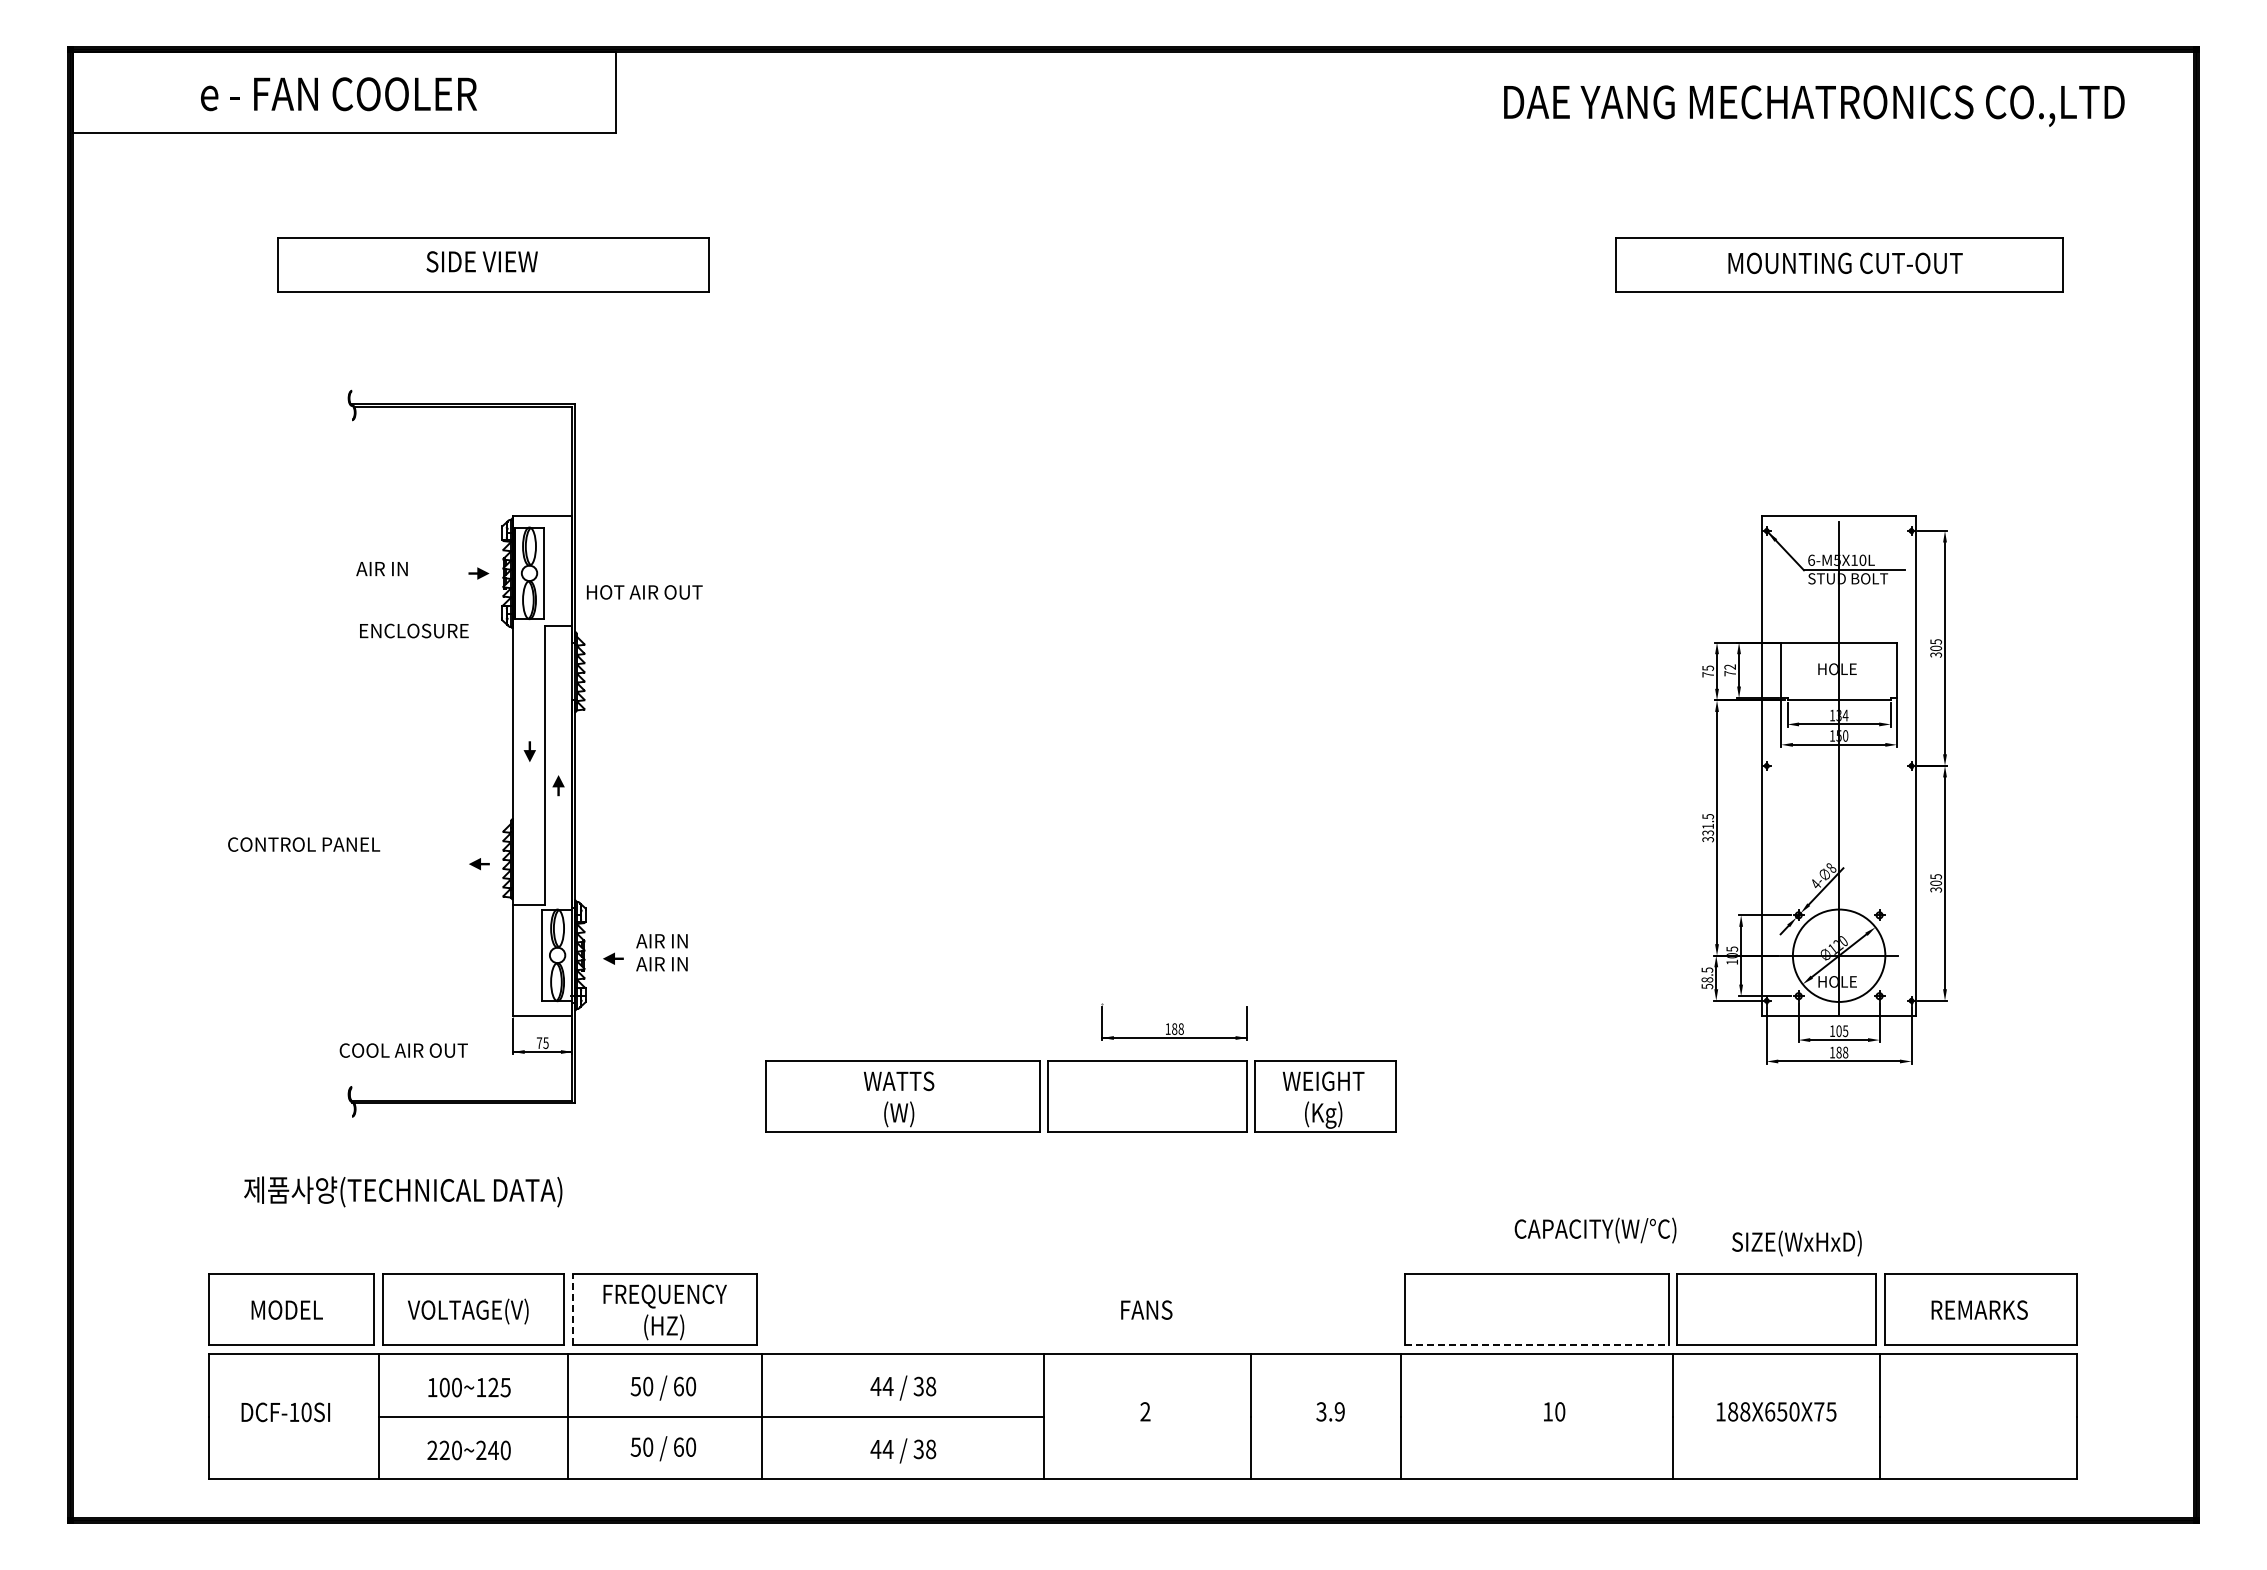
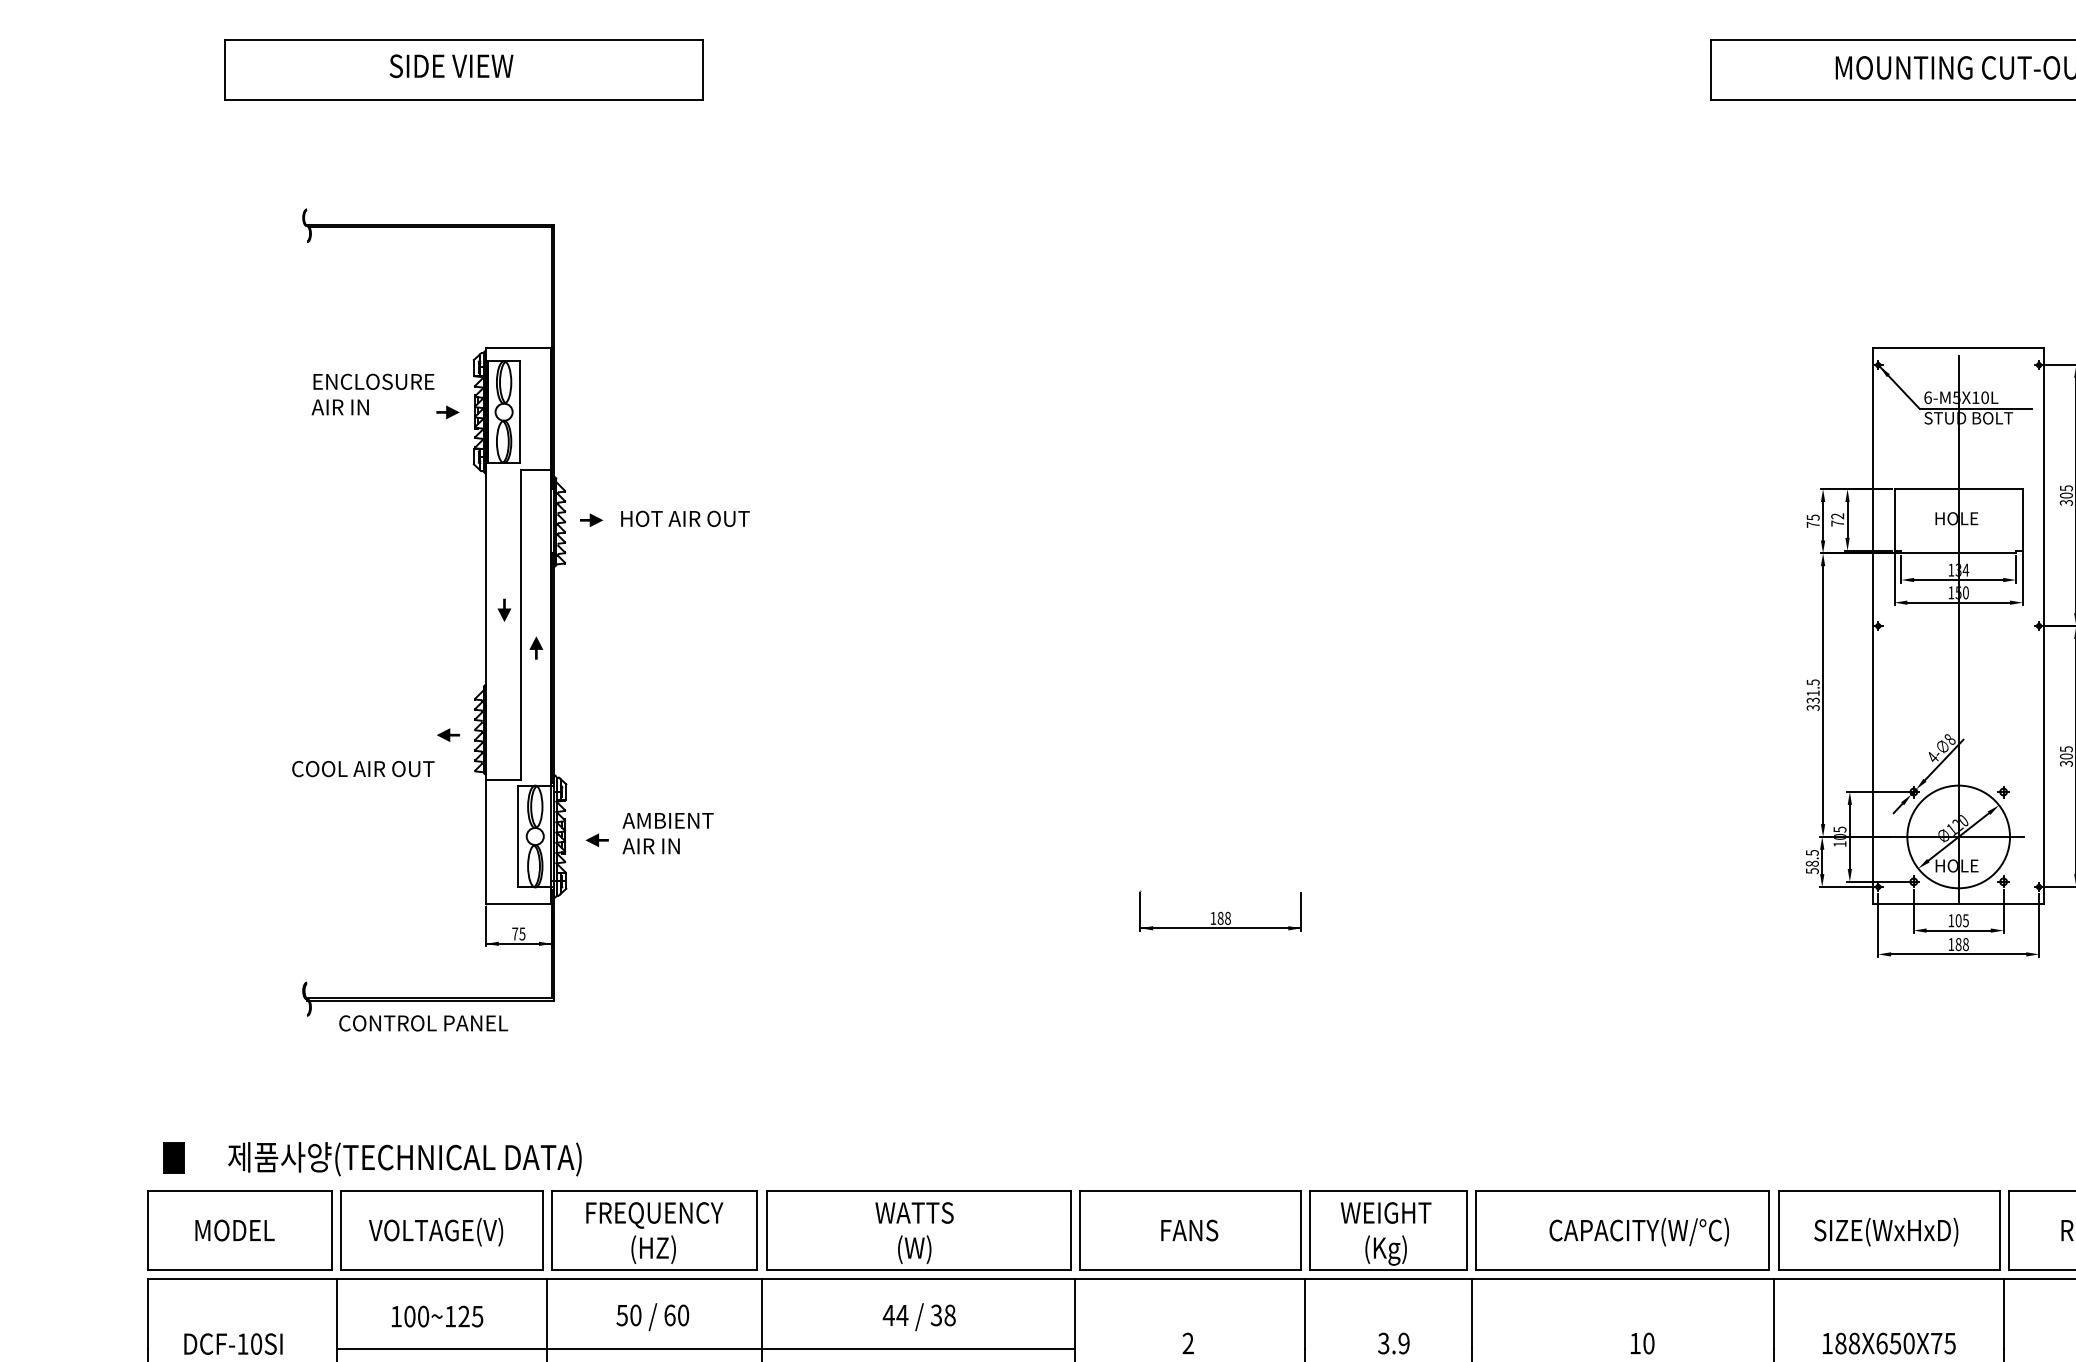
text: (644, 592) -> (685, 519), moved
text: (414, 630) -> (374, 381), moved
fill: (607, 670) -> (590, 520), added
text: (304, 844) -> (424, 1023), moved
text: (684, 941) -> (676, 821), AIR IN -> AMBIENT
text: (403, 1050) -> (363, 768), moved
part: (1080, 1096) -> (1116, 1229), moved
text: (403, 1191) -> (405, 1158), moved
text: (1595, 1230) -> (1639, 1232), moved
text: (1796, 1243) -> (1885, 1232), moved
part: (231, 1244) -> (173, 1157), added
line: (572, 1309) -> (551, 1229), dashed -> solid
line: (1536, 1345) -> (1622, 1269), dashed -> solid

